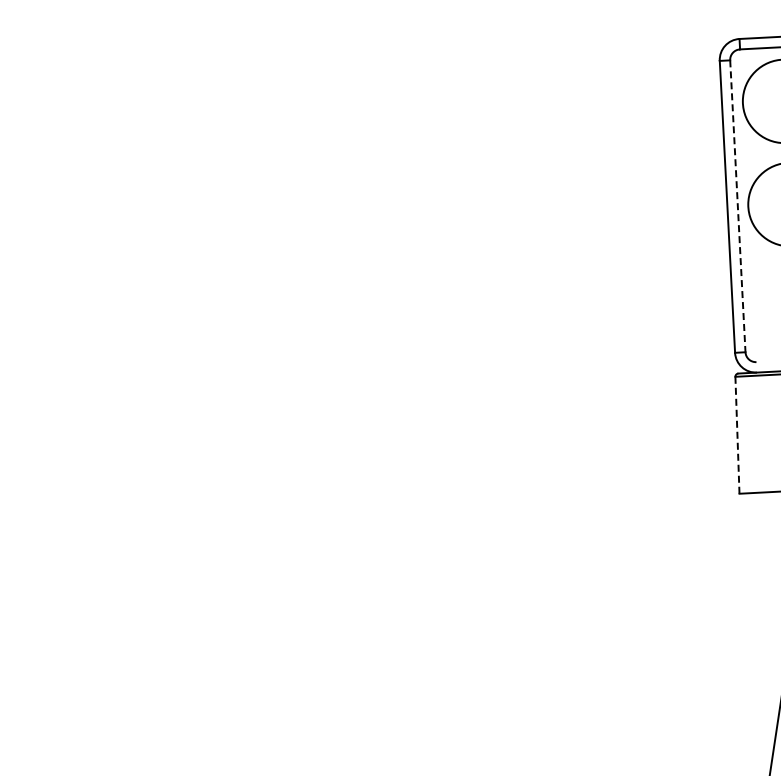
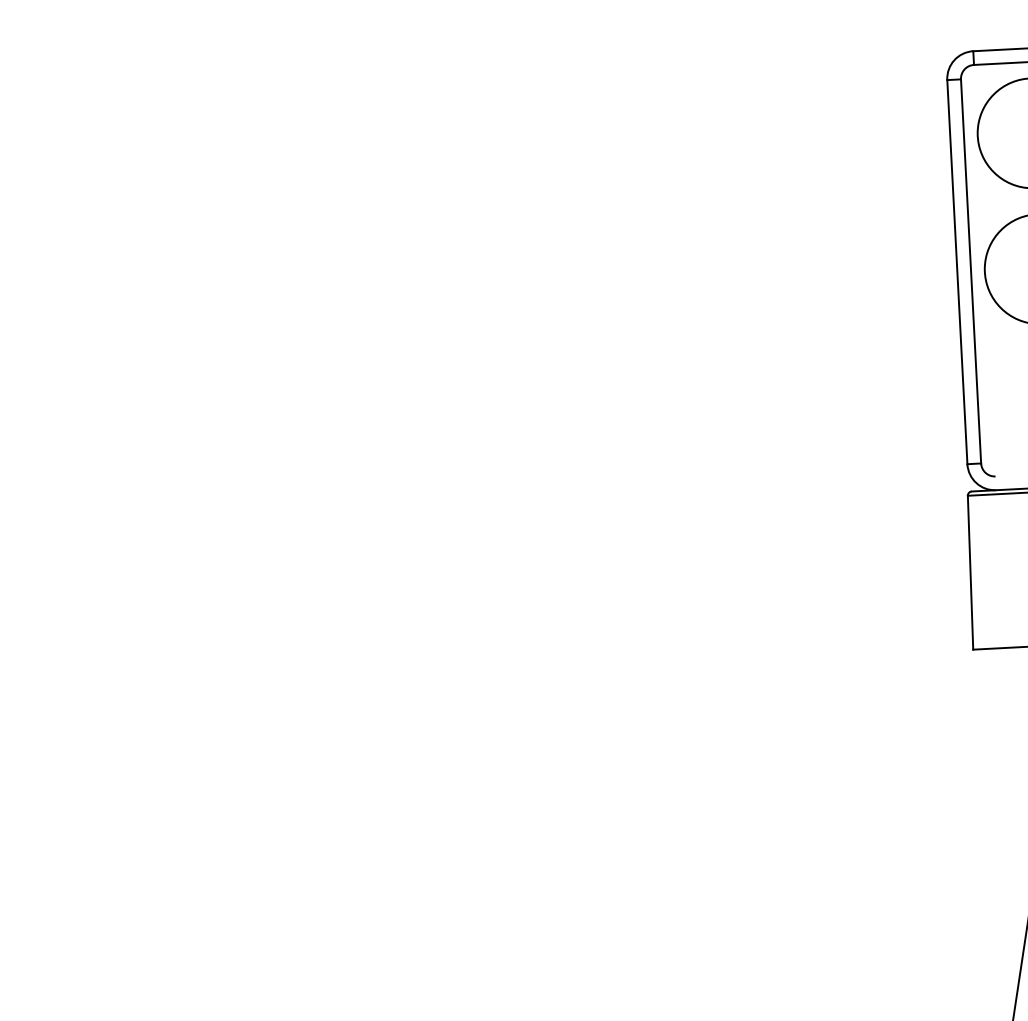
line: (737, 206) -> (970, 271), dashed -> solid
line: (737, 435) -> (970, 573), dashed -> solid

